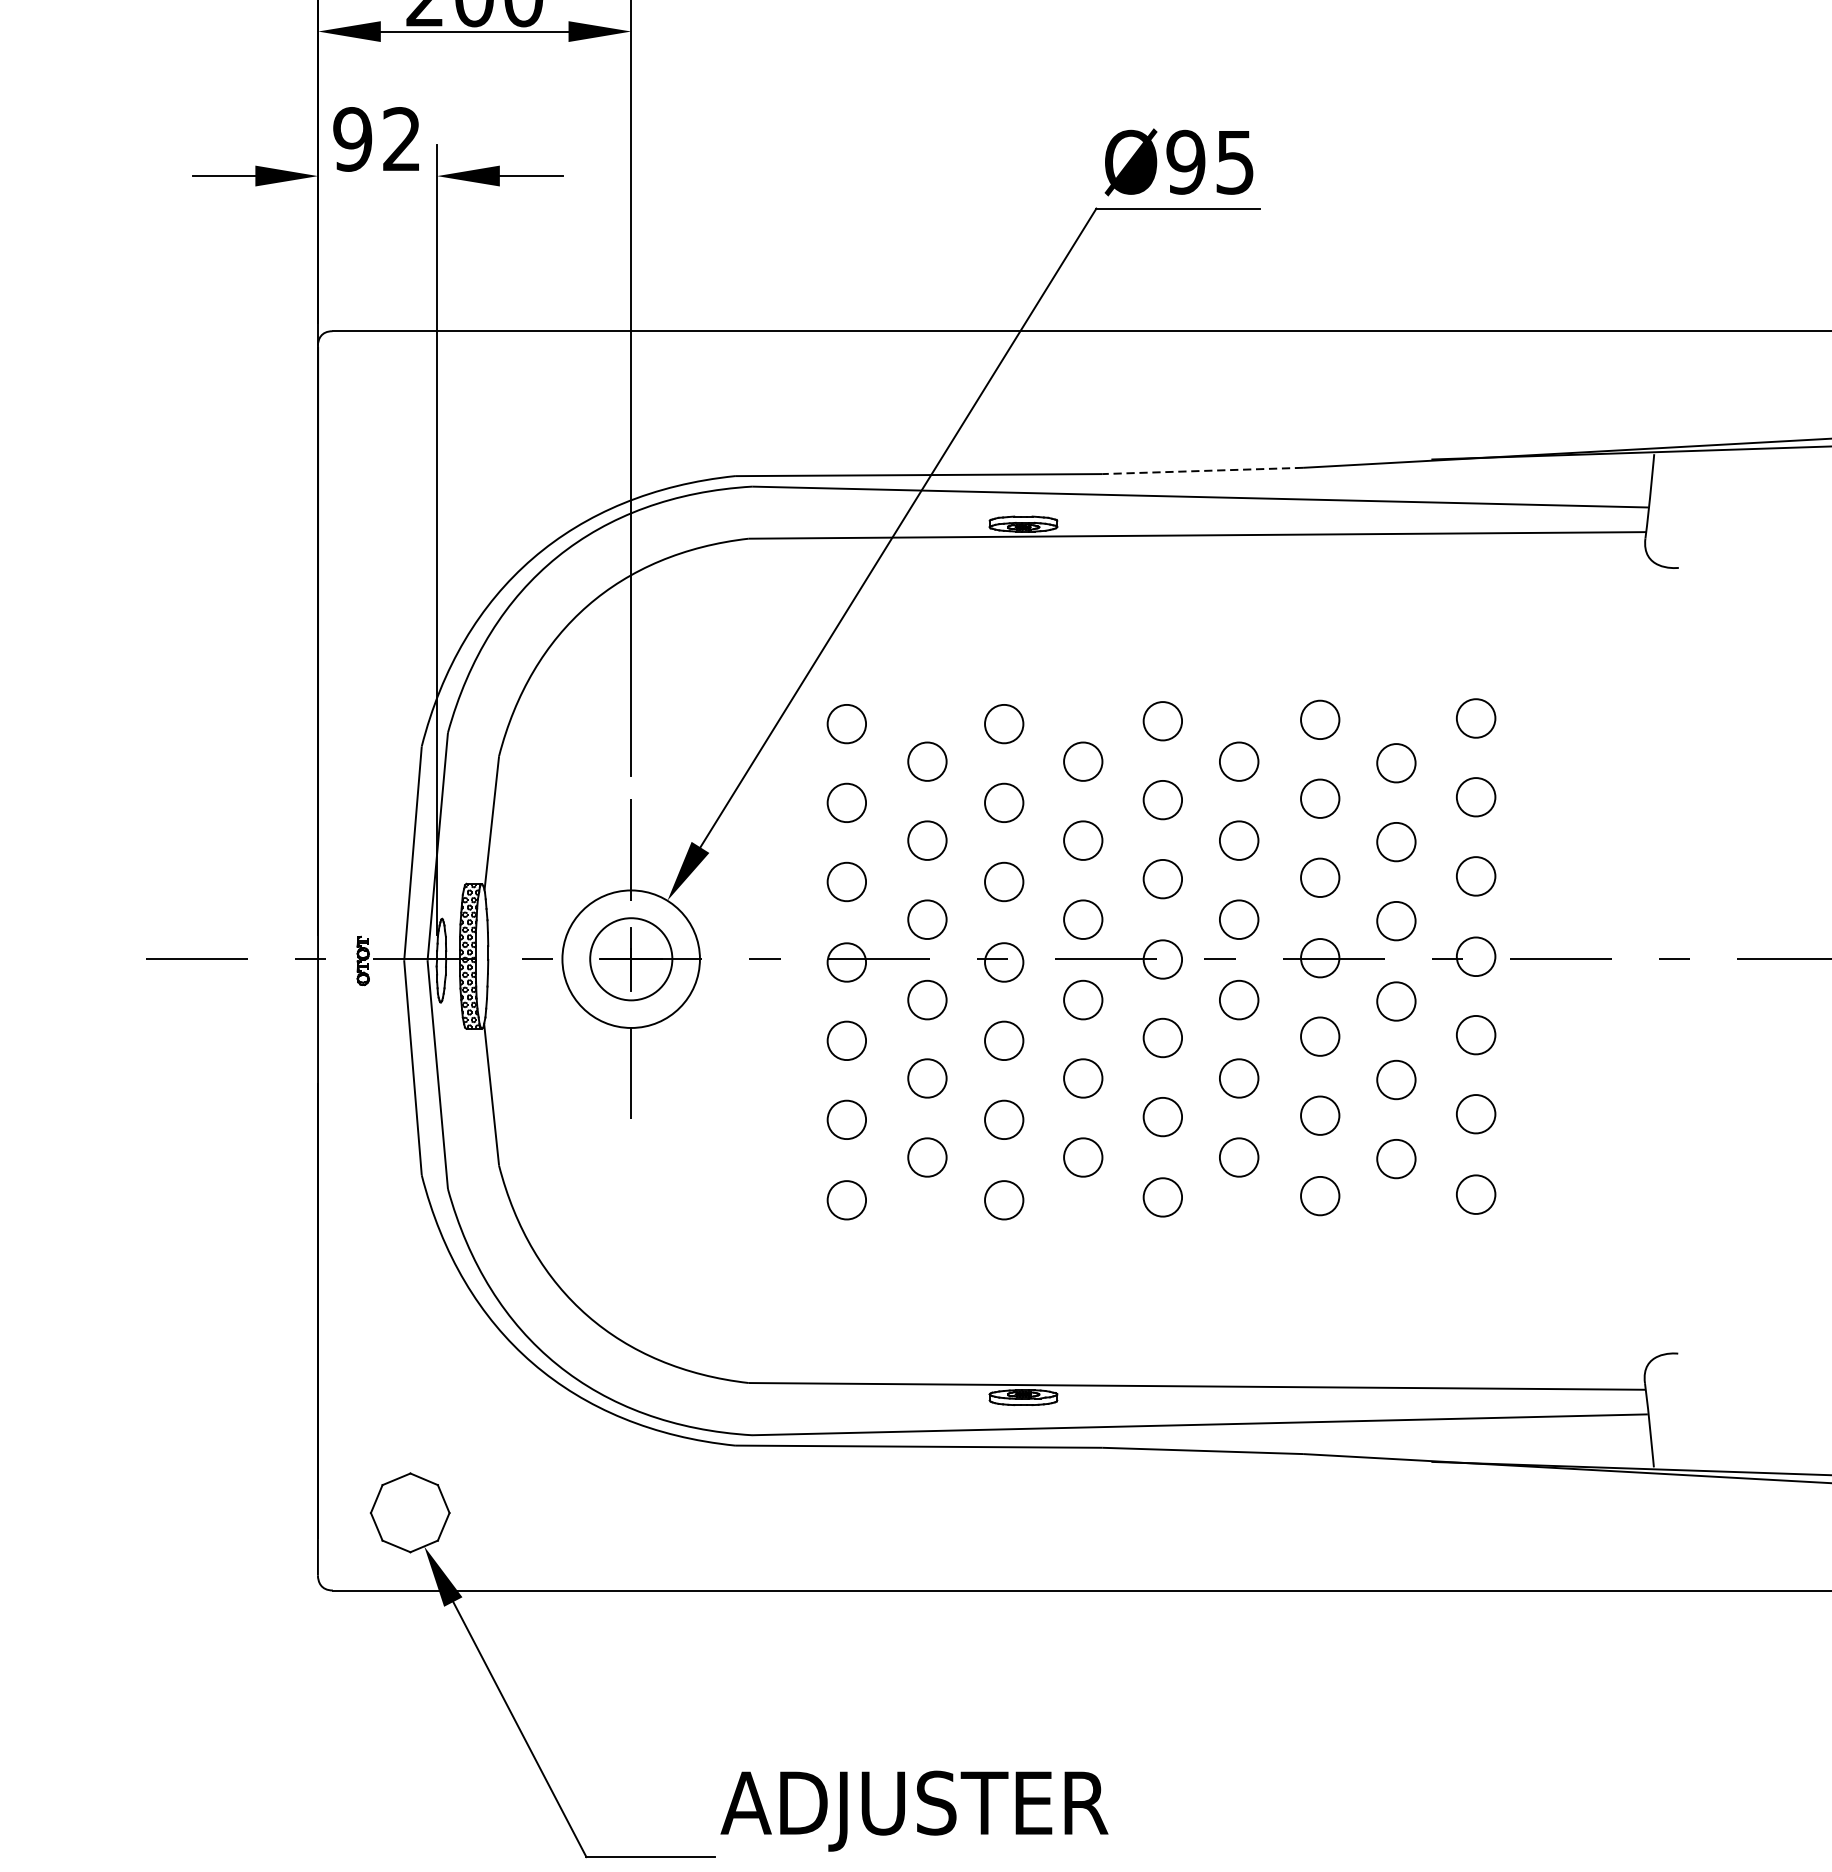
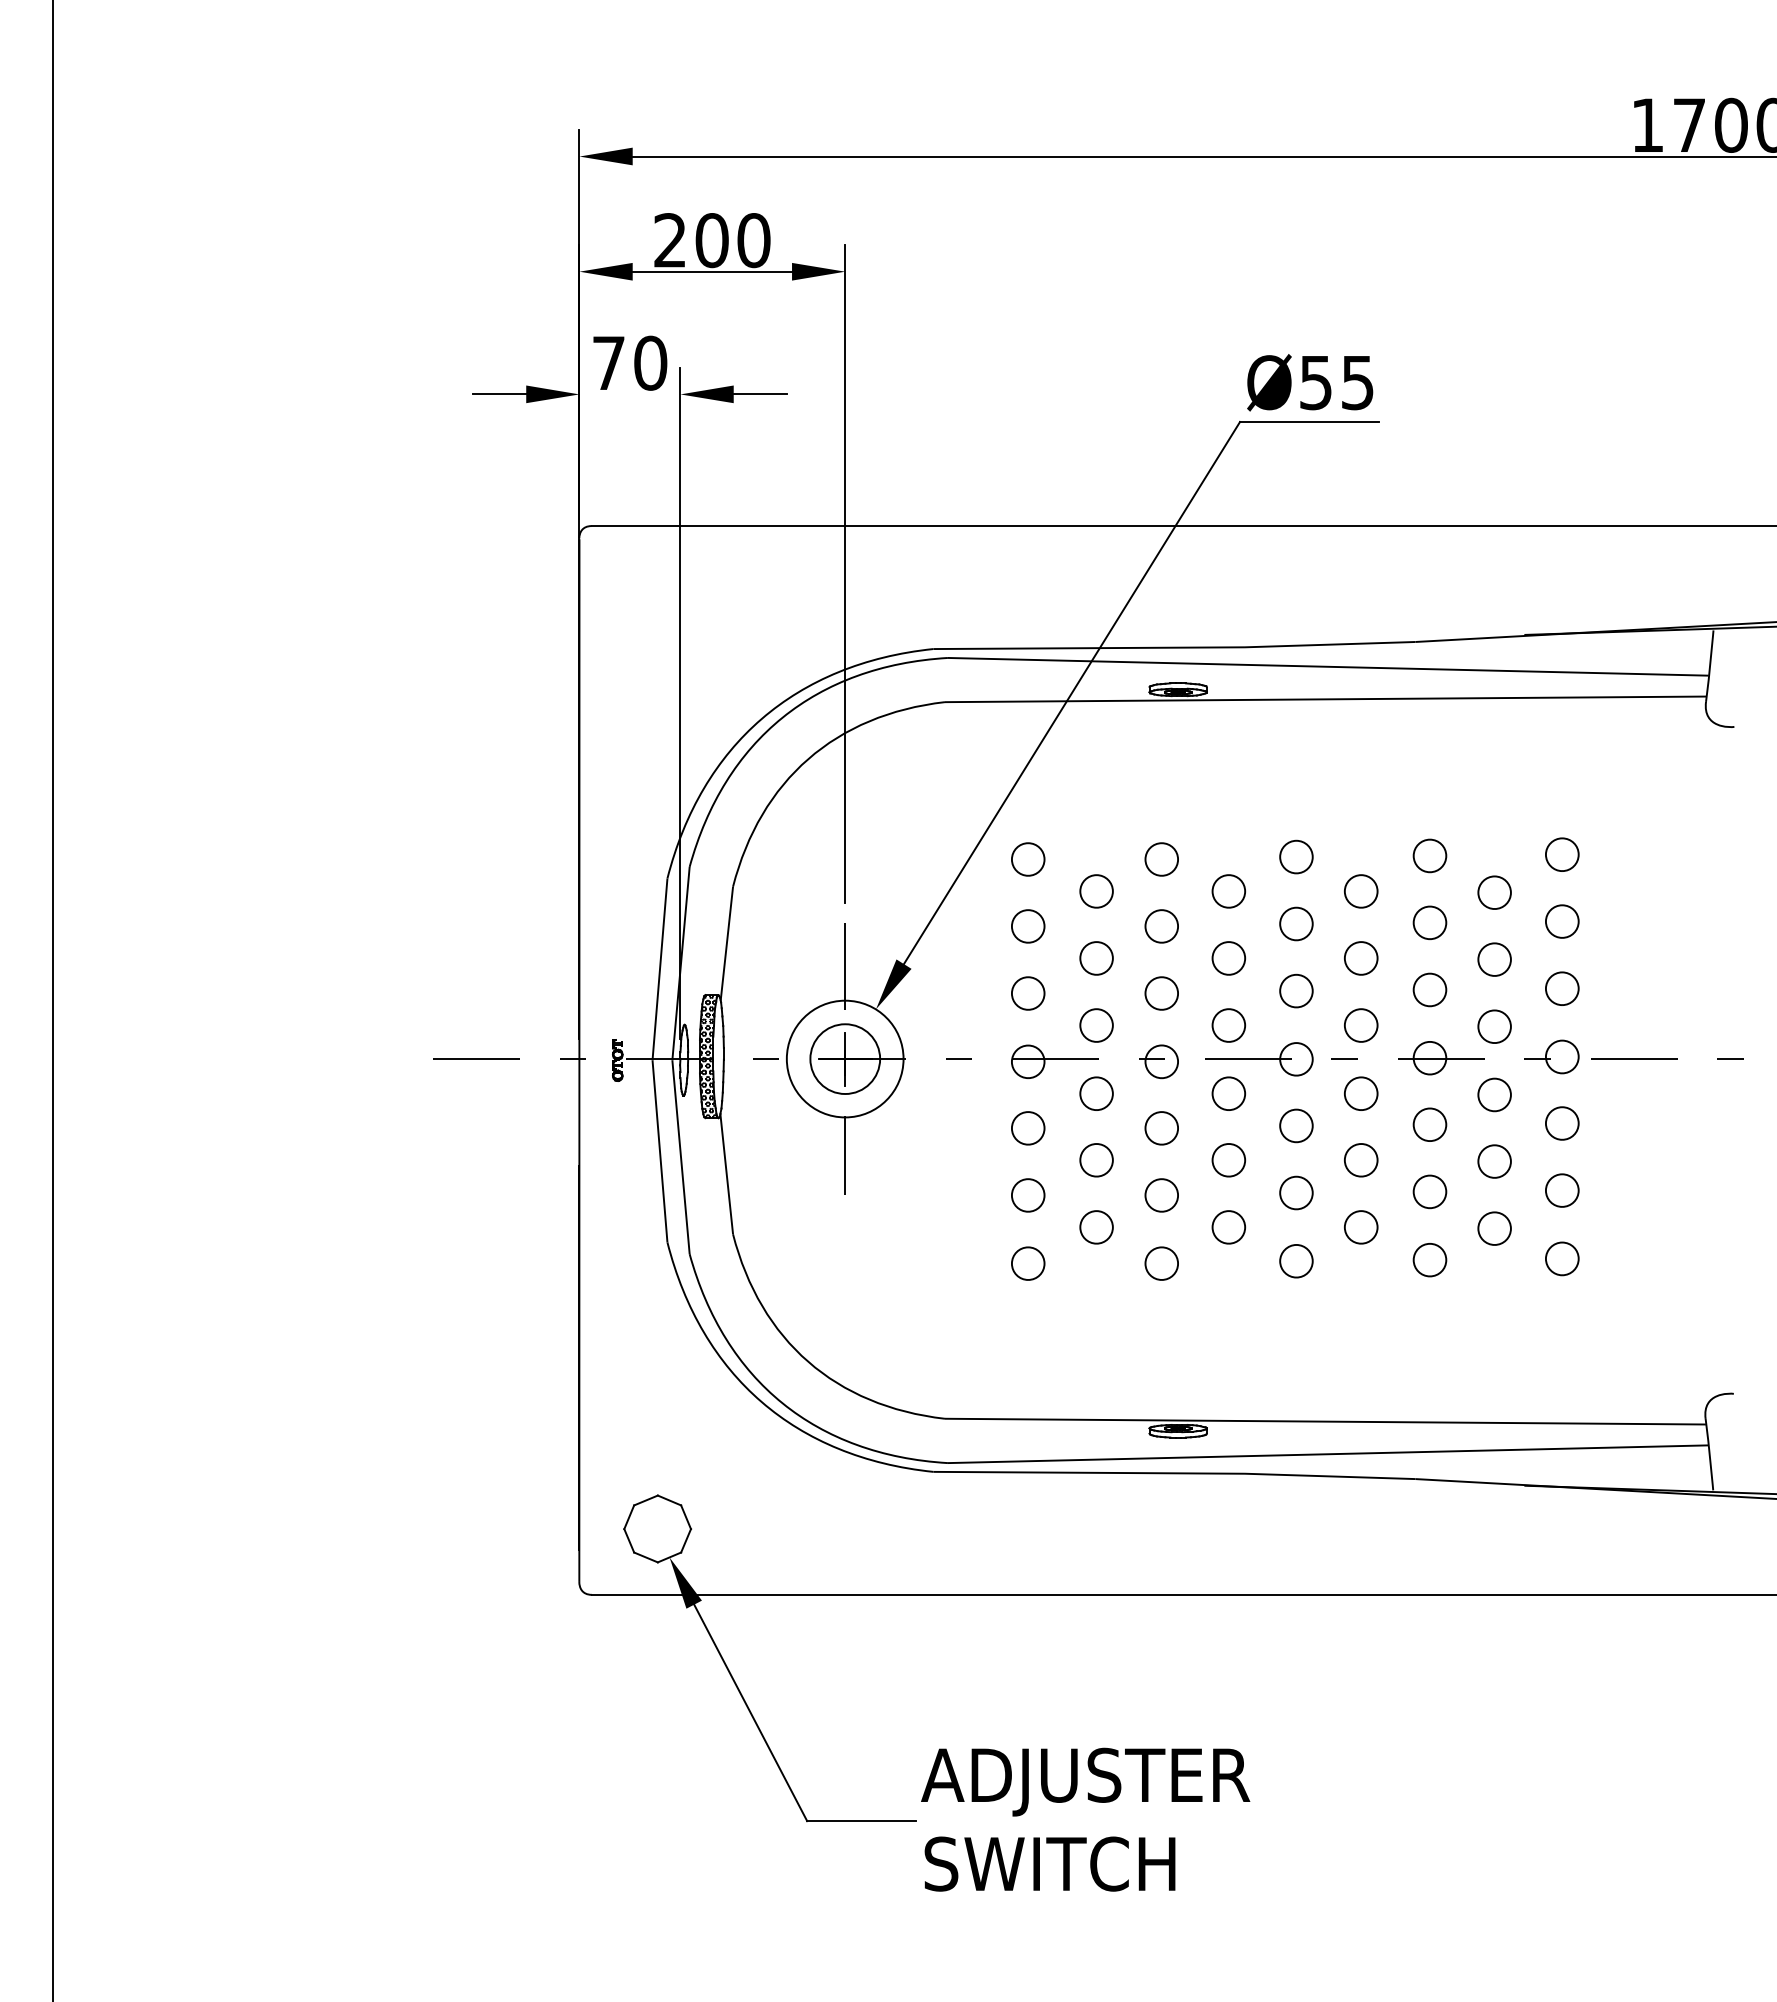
text: (377, 138) -> (629, 362), 92 -> 70
text: (1185, 162) -> (1315, 382), Ø95 -> Ø55
line: (1201, 470) -> (1329, 644), dashed -> solid

